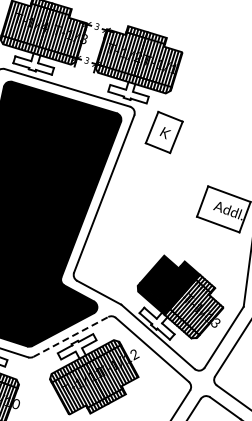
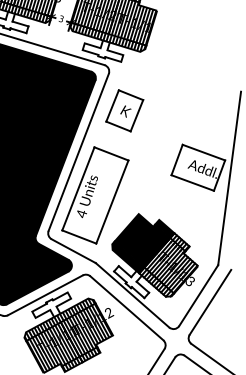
part: (163, 132) -> (124, 110), moved
part: (120, 236) -> (95, 194), added
line: (71, 336) -> (46, 294), dashed -> solid

